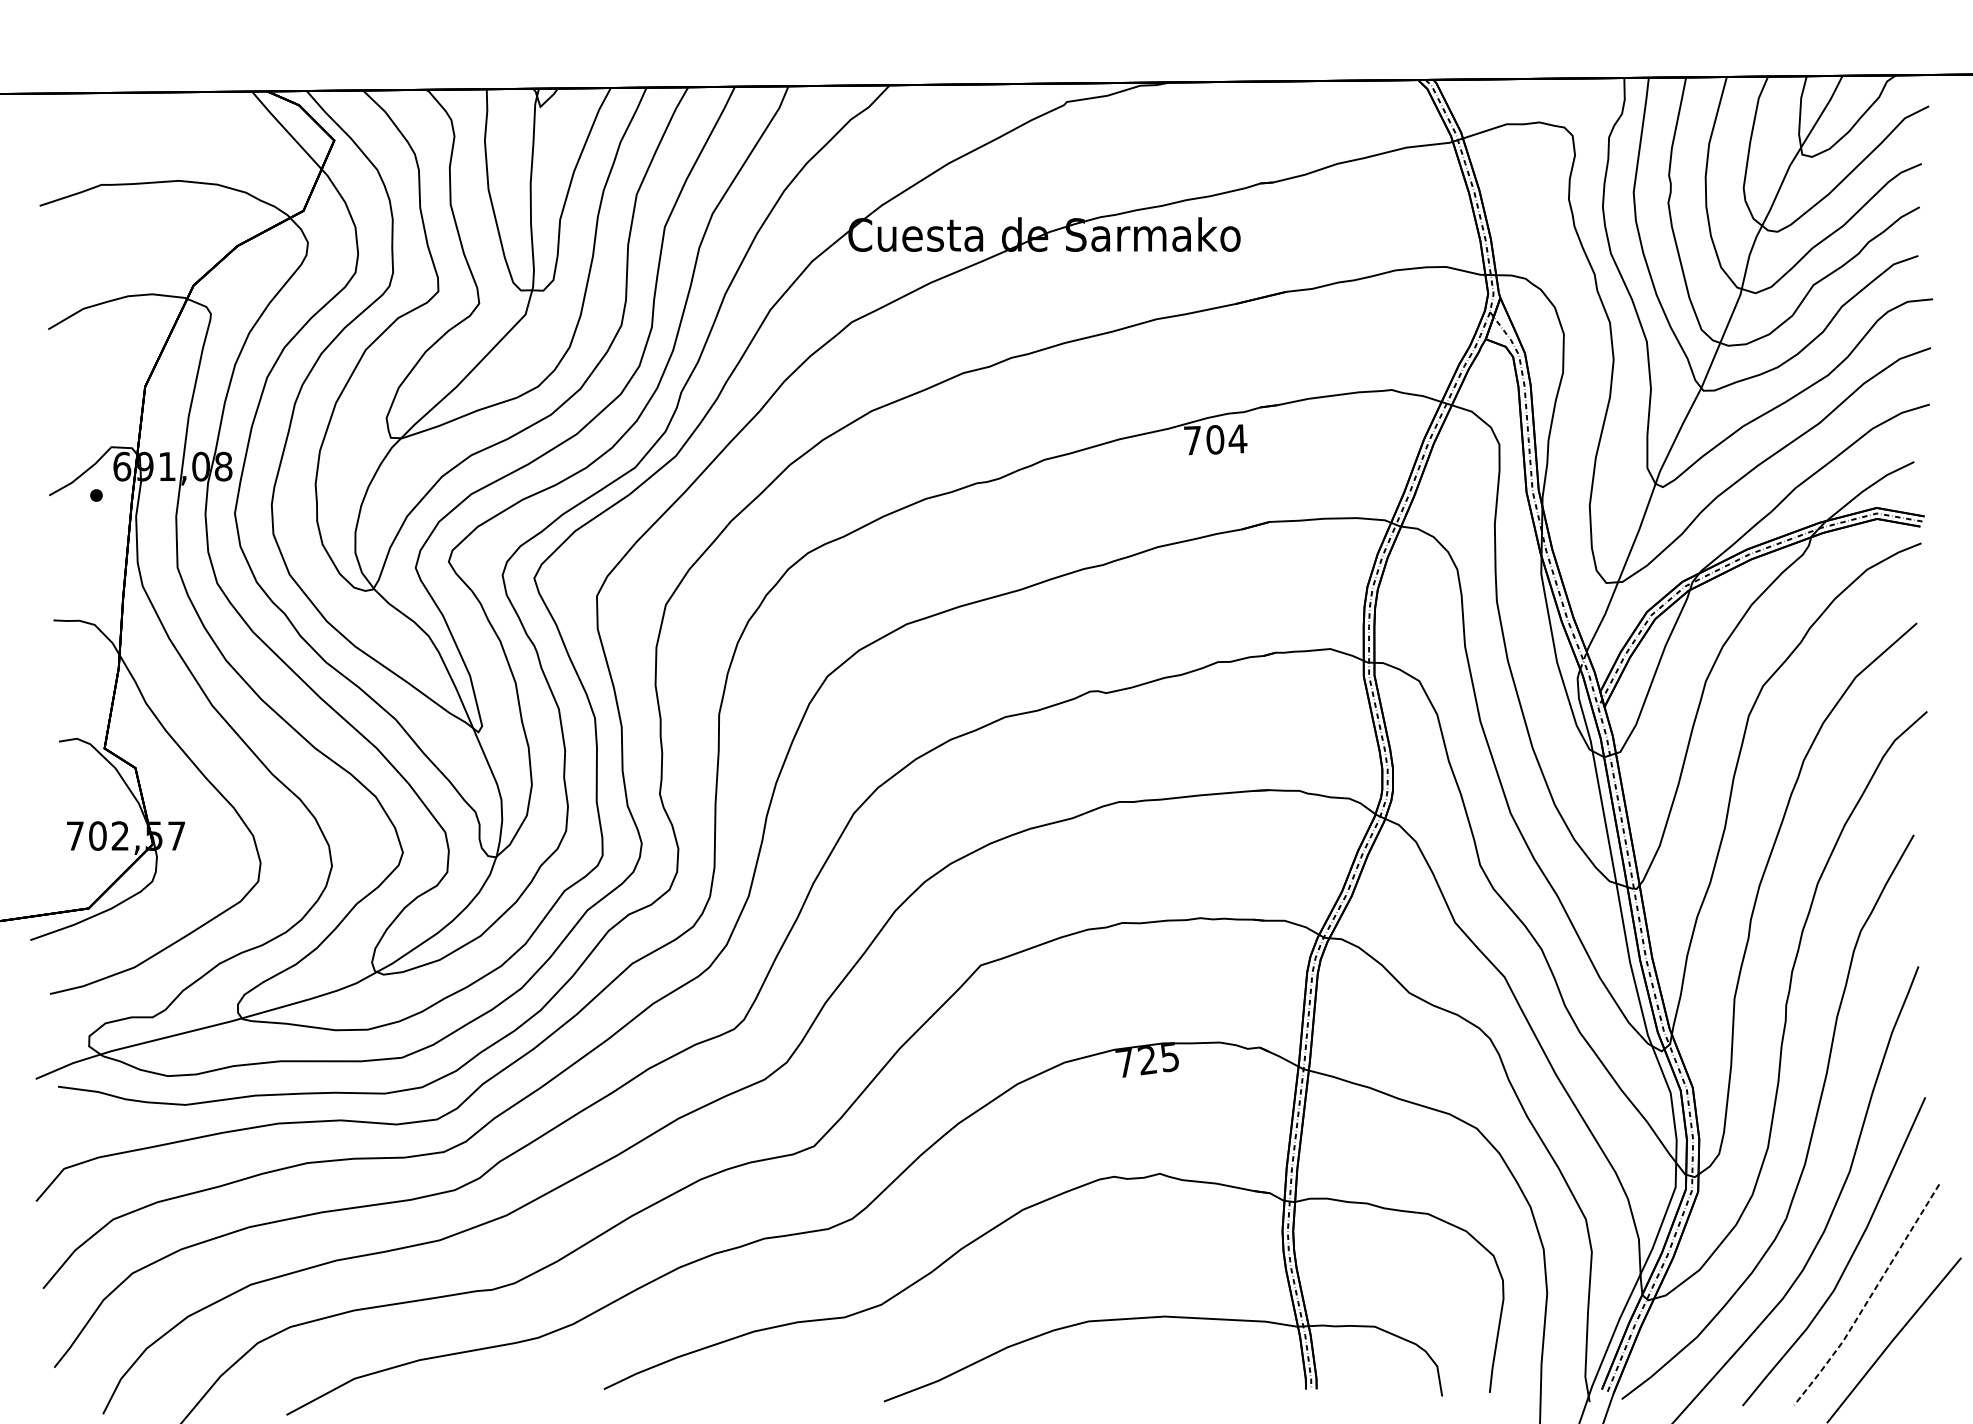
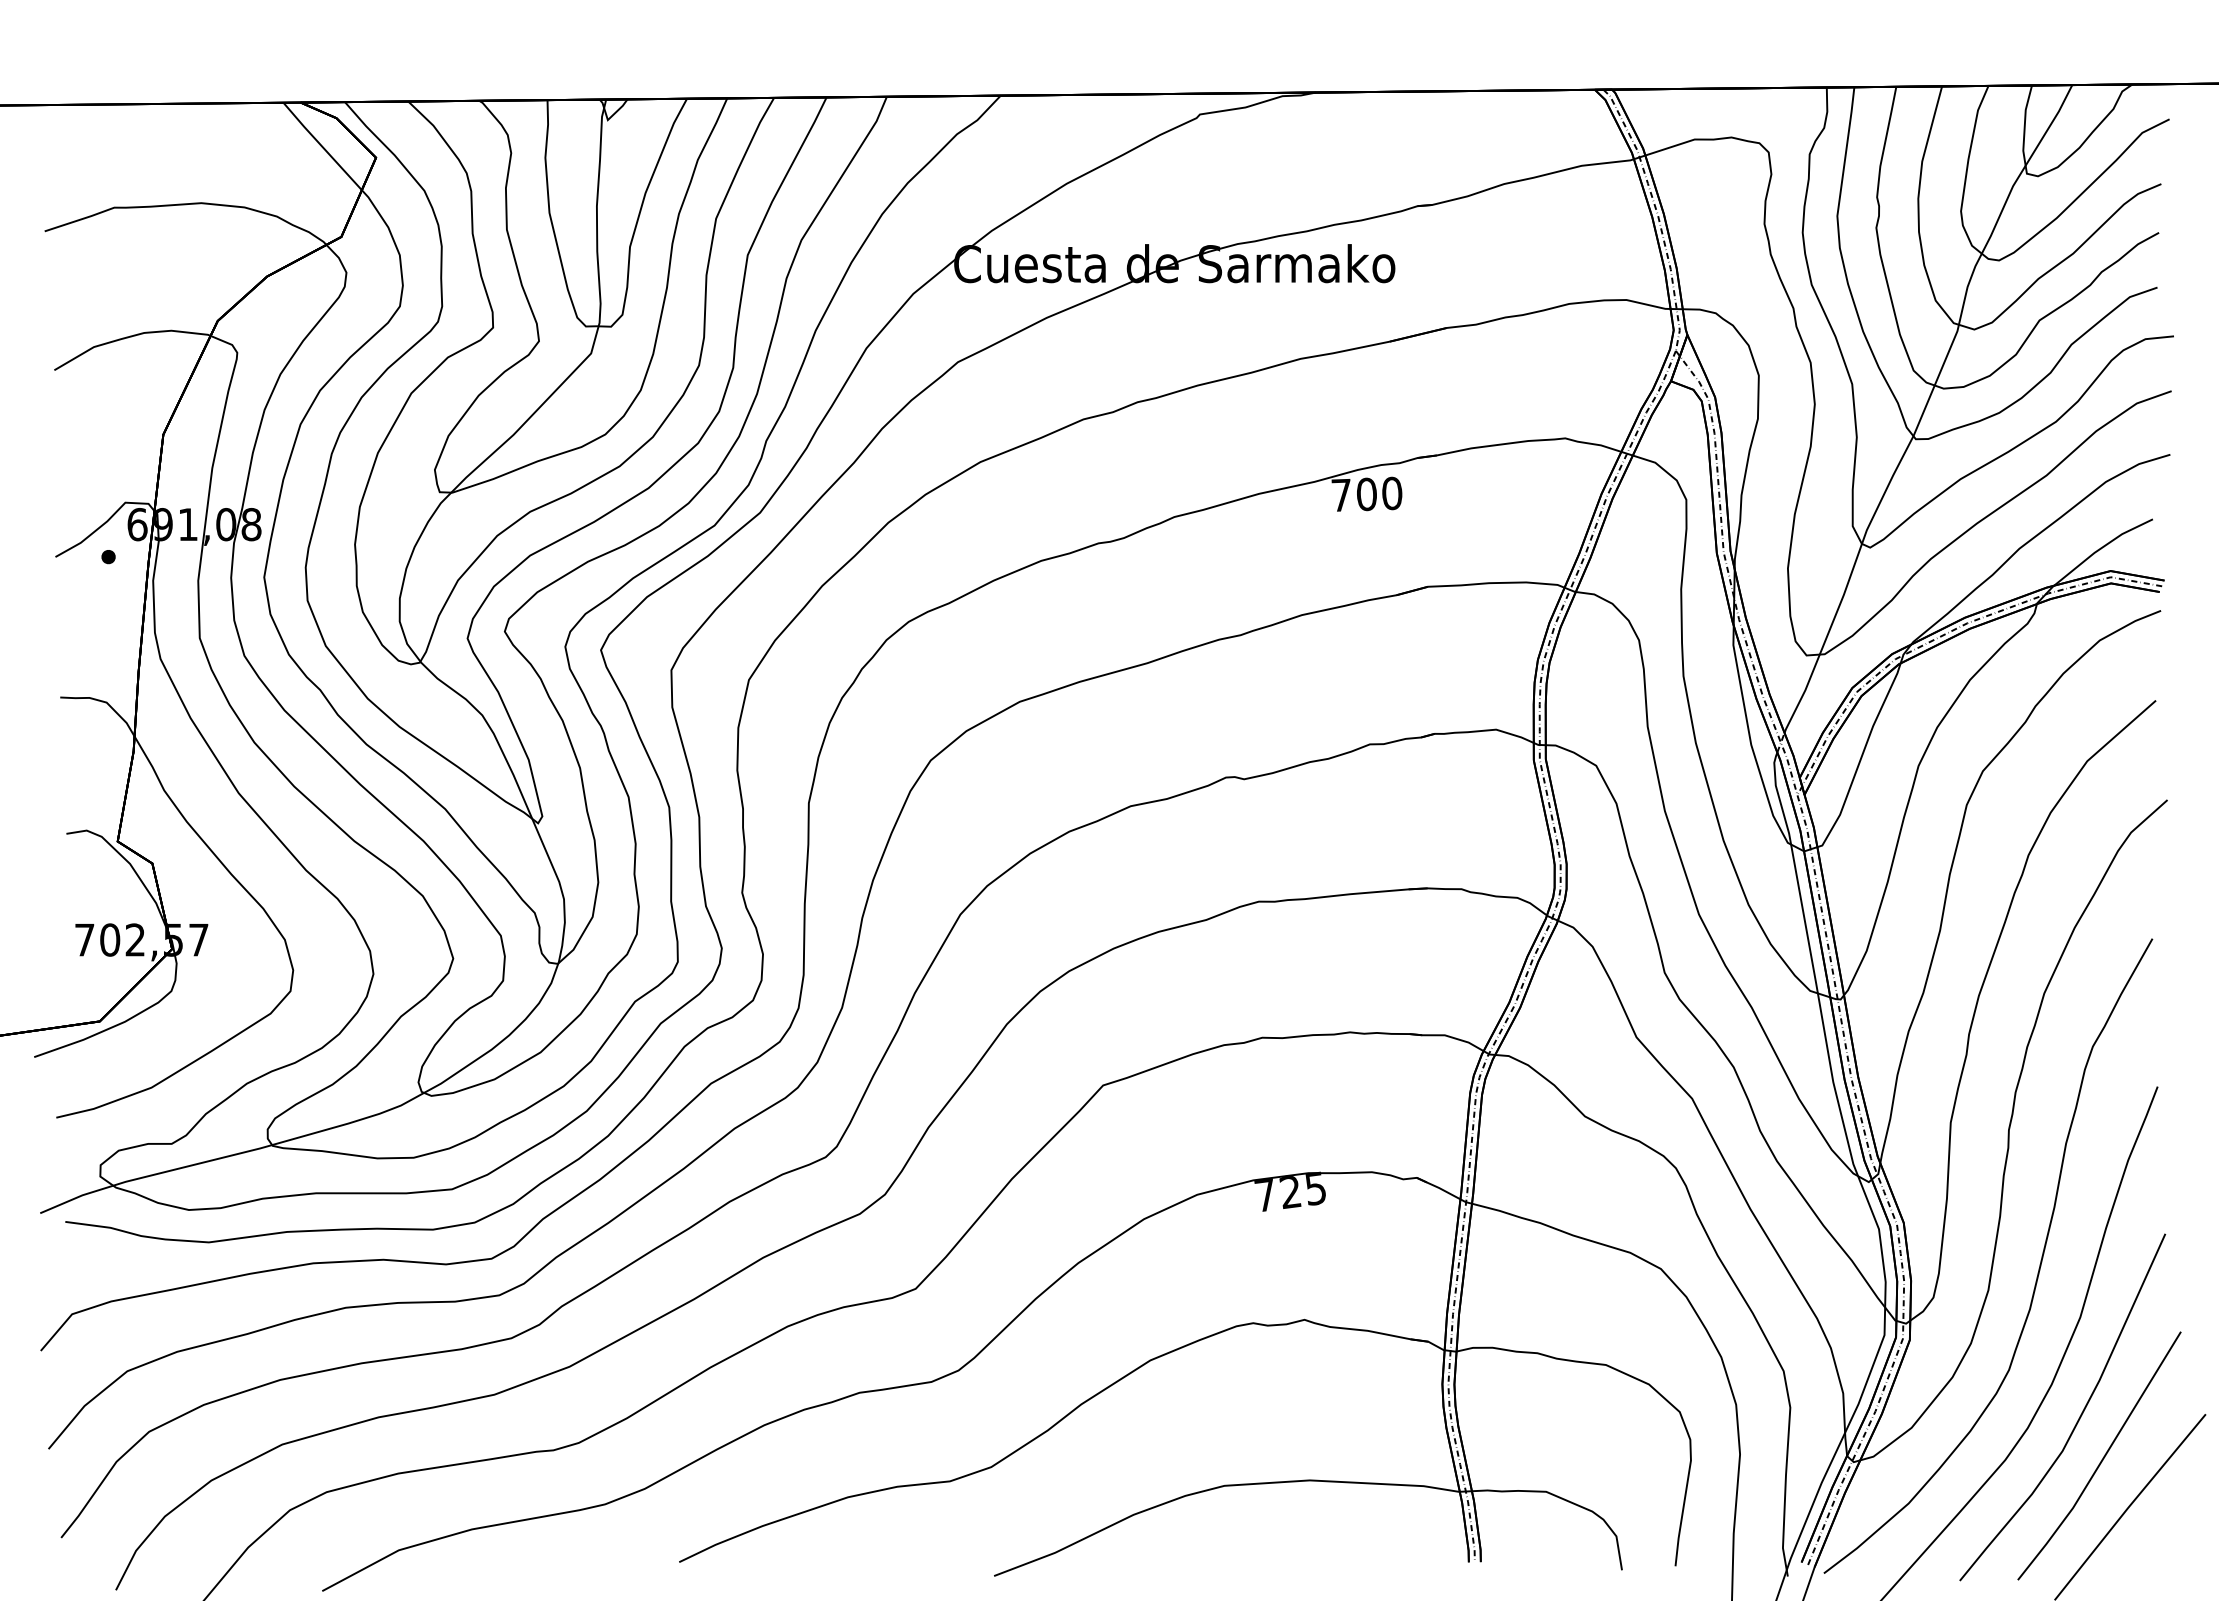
text: (1237, 439) -> (1391, 493), 704 -> 700
line: (1869, 1297) -> (2102, 1459), dashed -> solid

